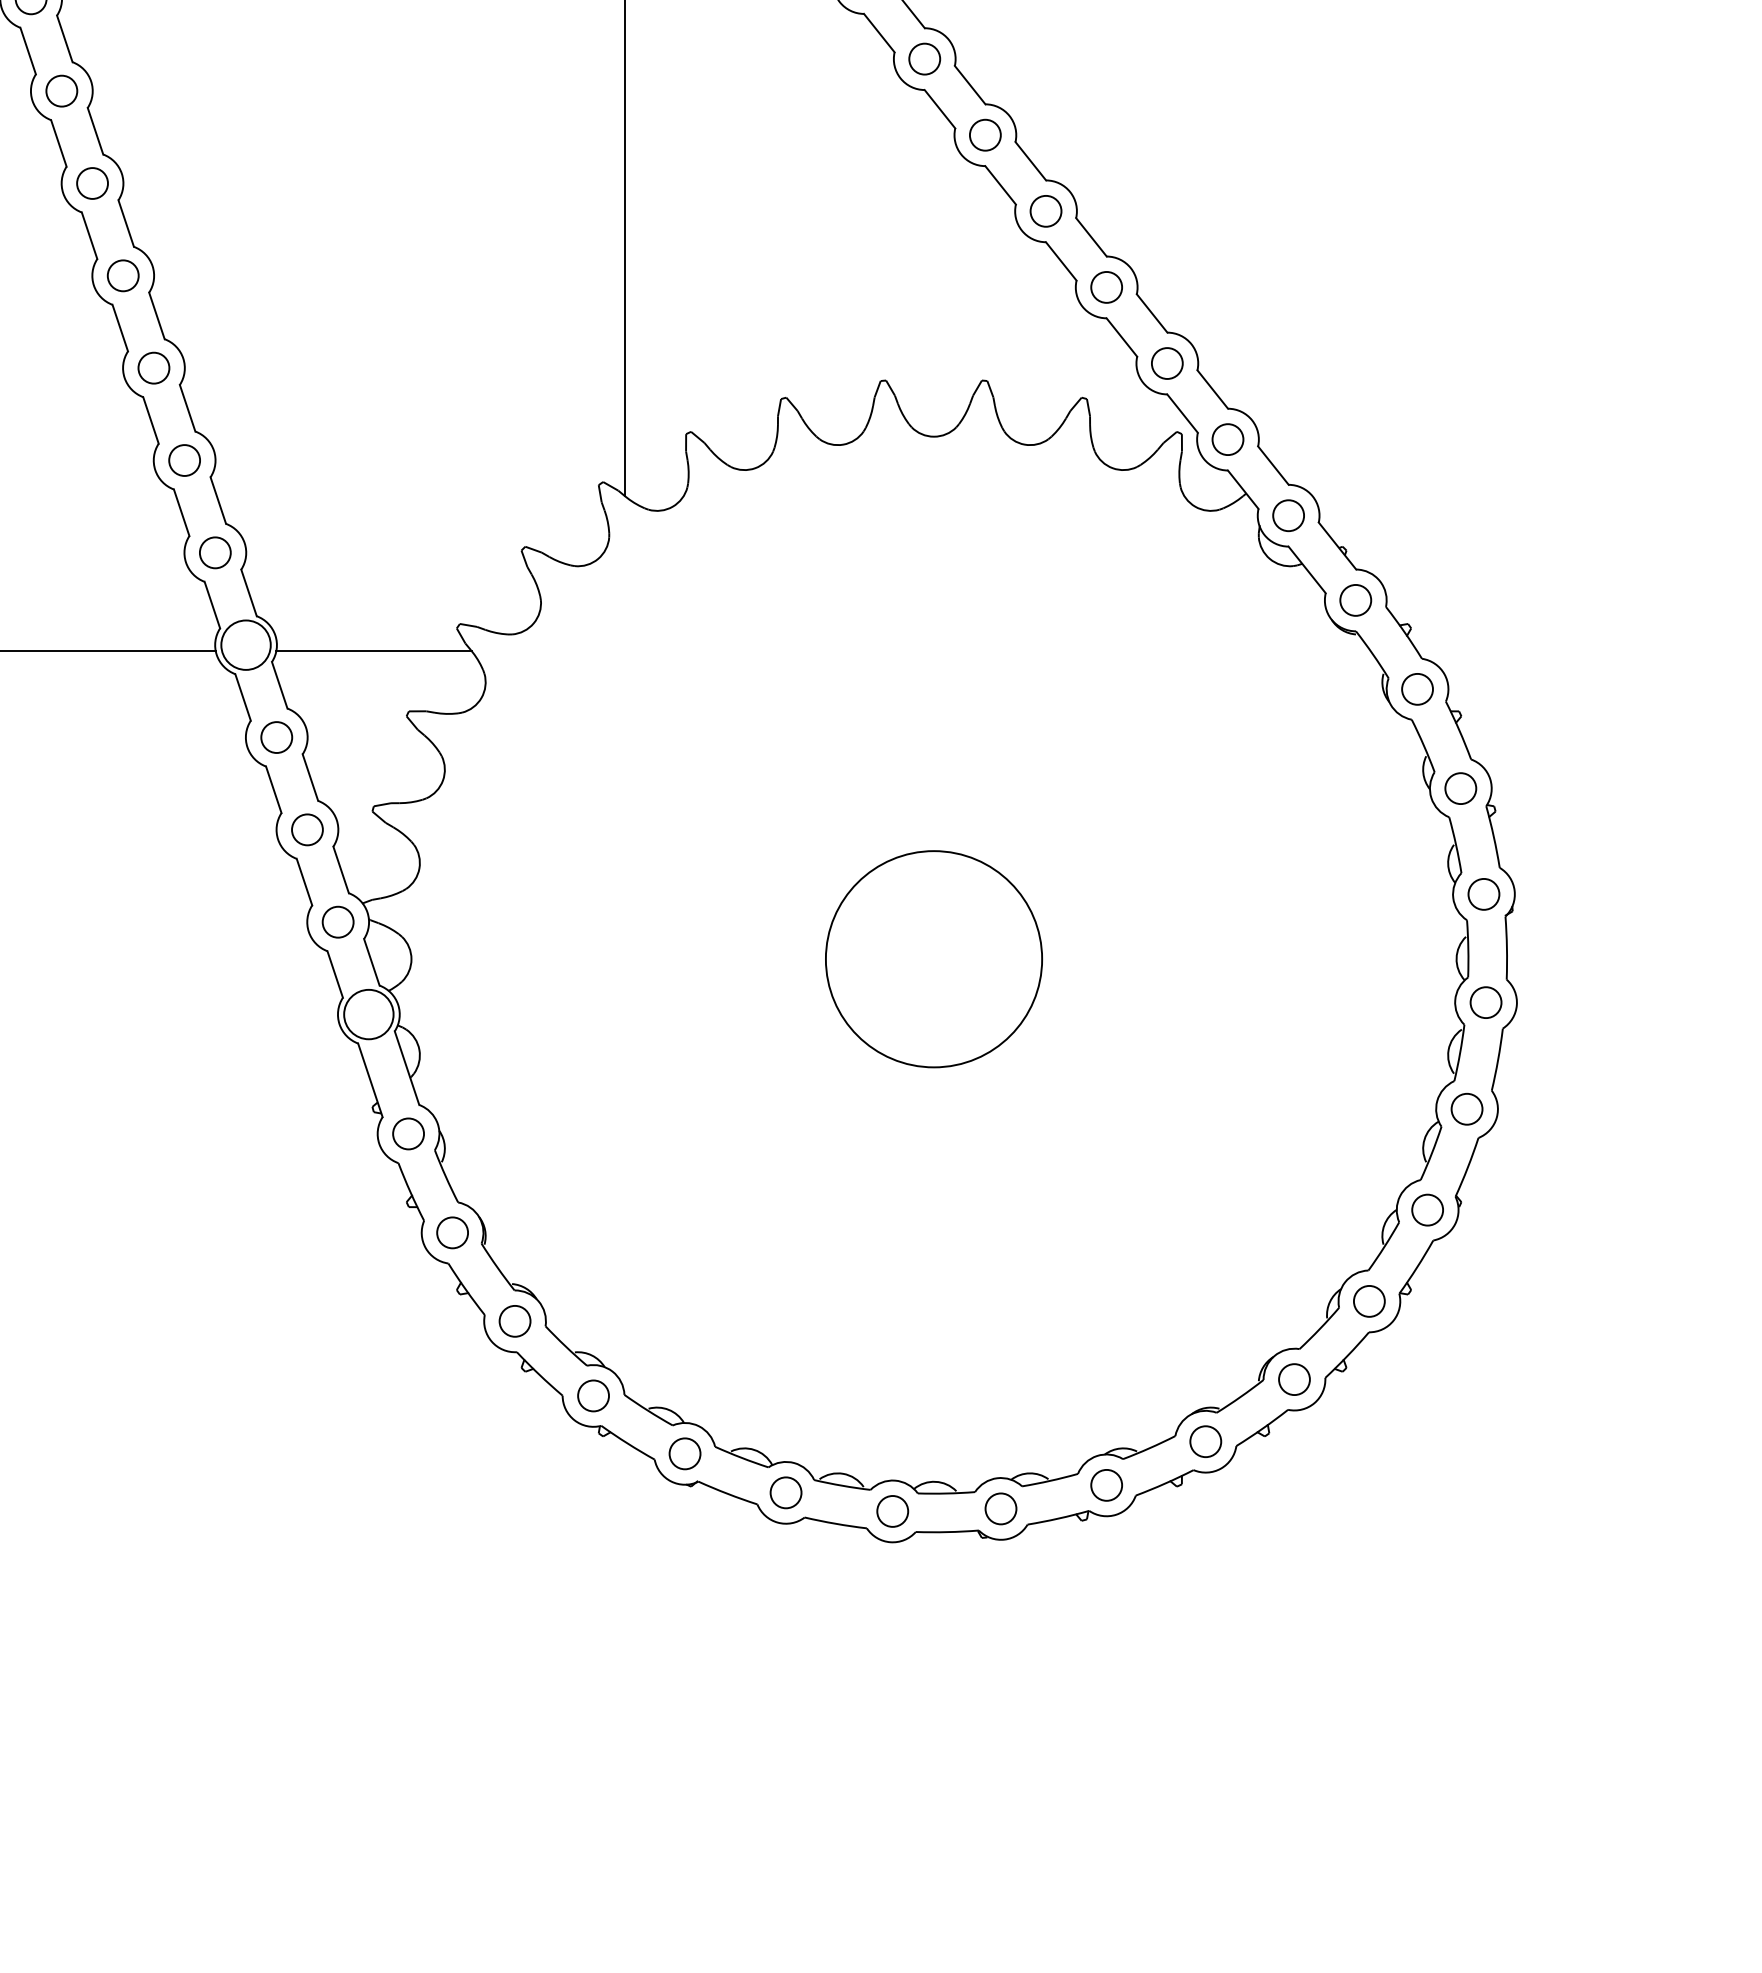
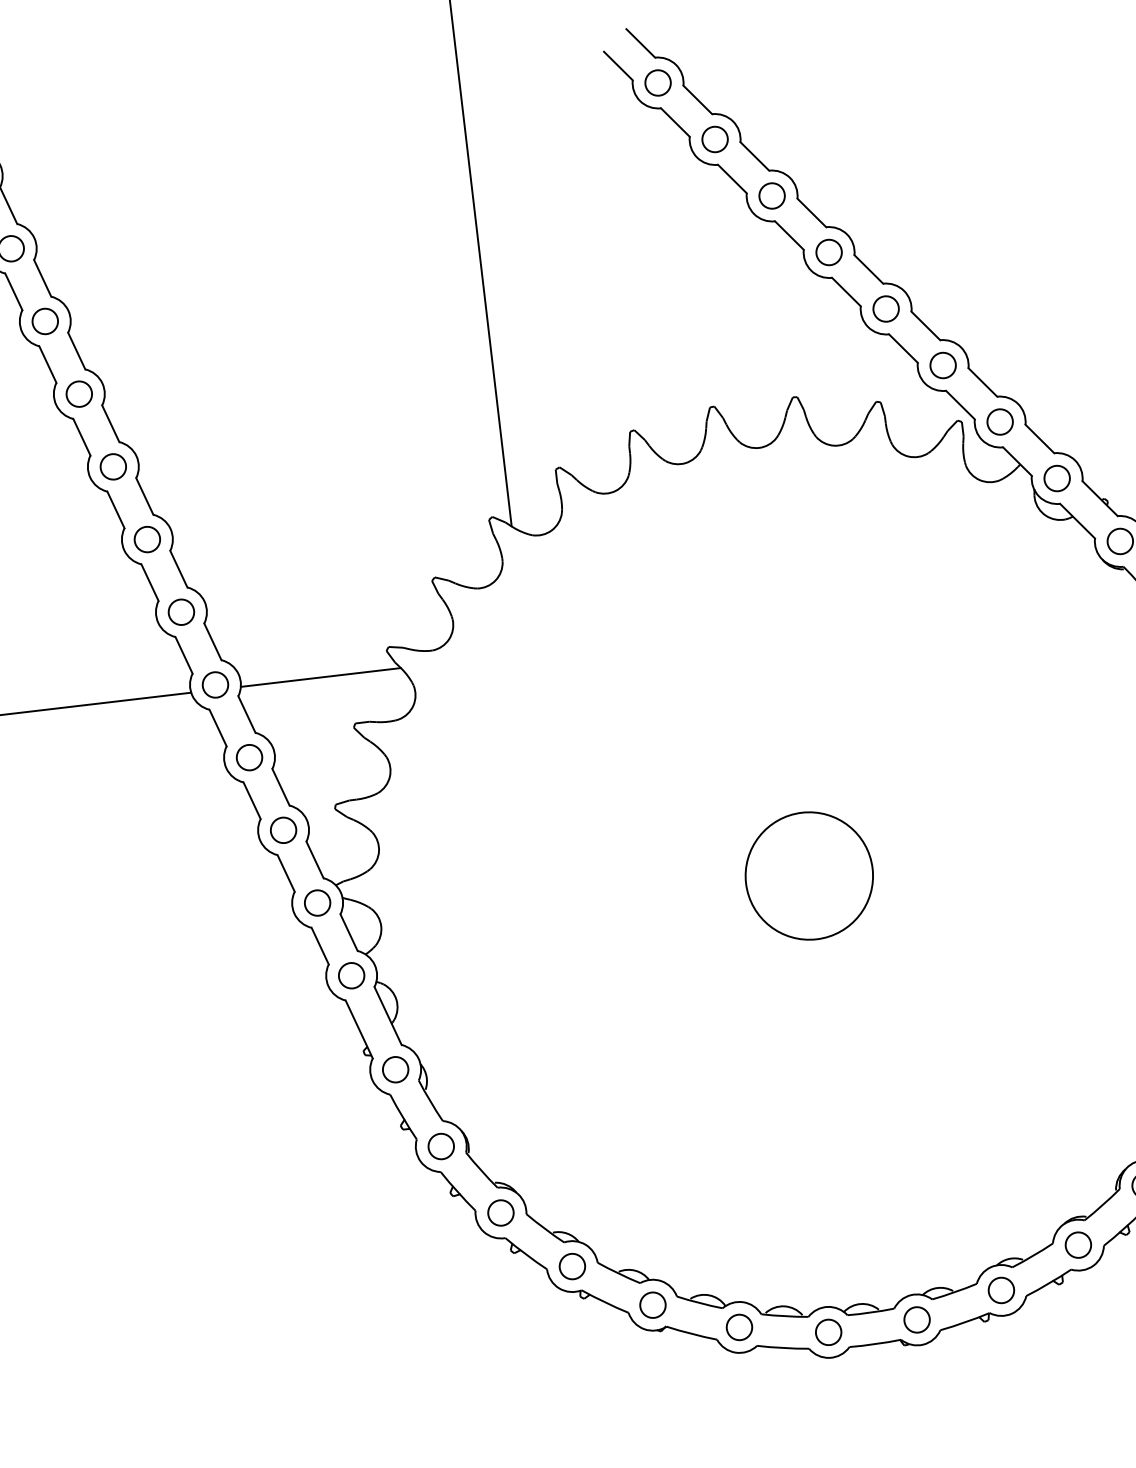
circle: (245, 644) -> (214, 684), size x0.62
circle: (933, 959) -> (808, 876), size x0.71
circle: (368, 1014) -> (351, 975), size x0.62

